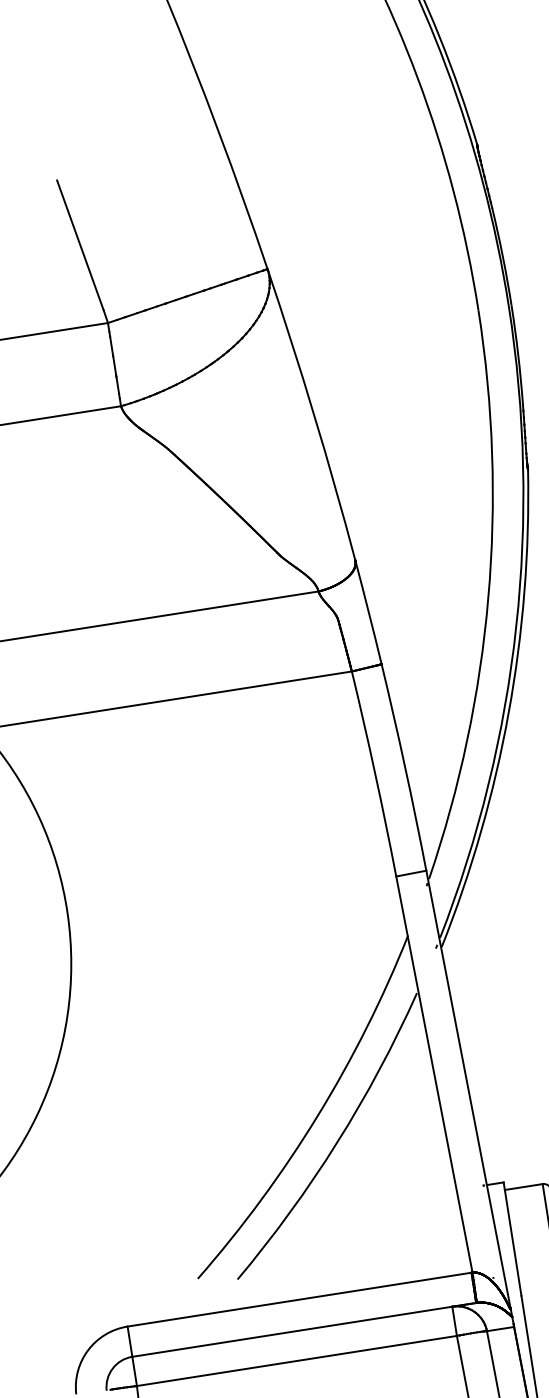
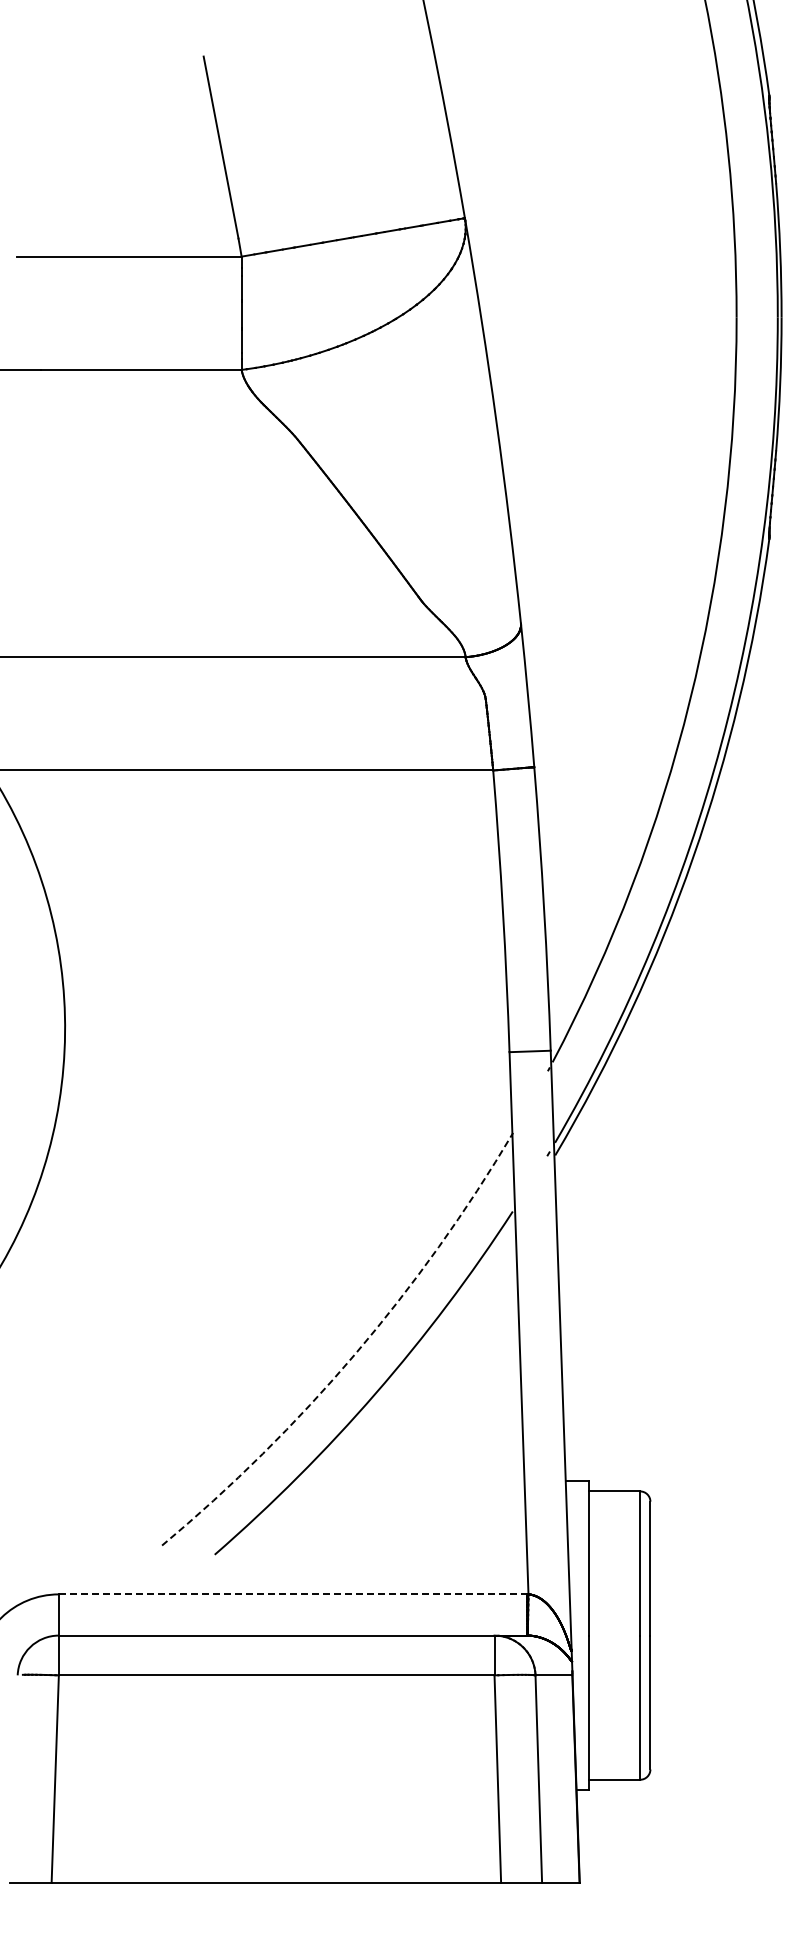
arc: (317, 1116) -> (355, 1354), solid -> dashed
line: (299, 1299) -> (293, 1594), solid -> dashed

